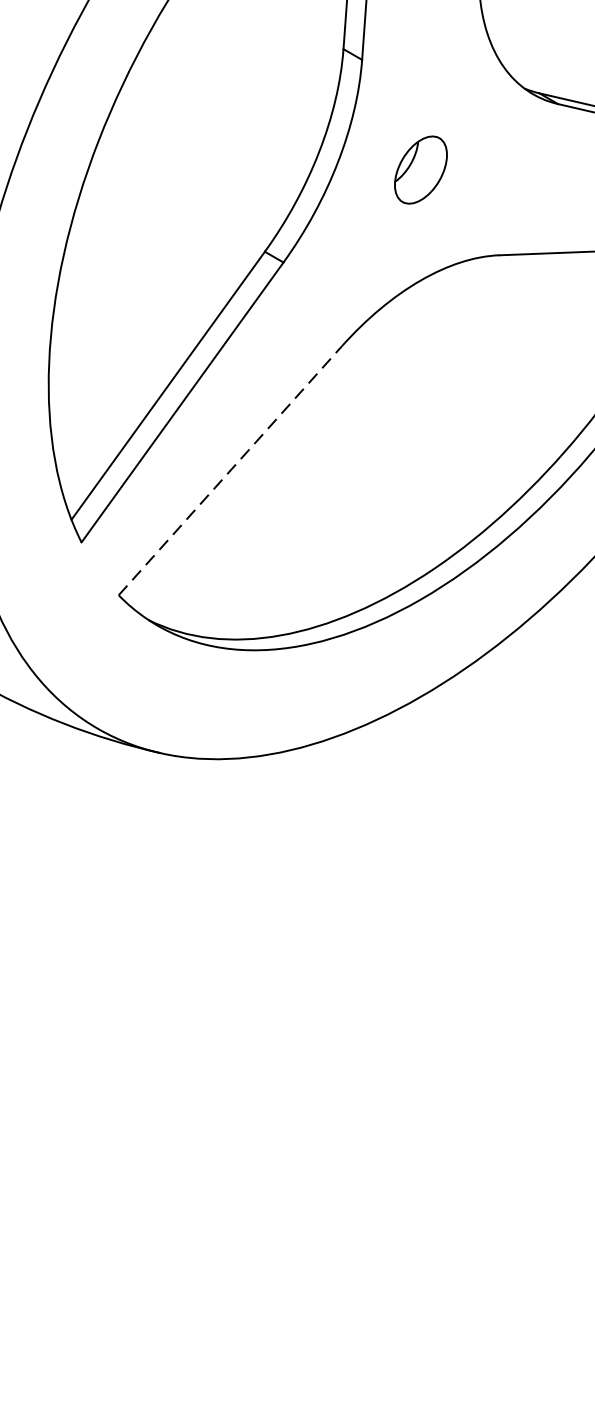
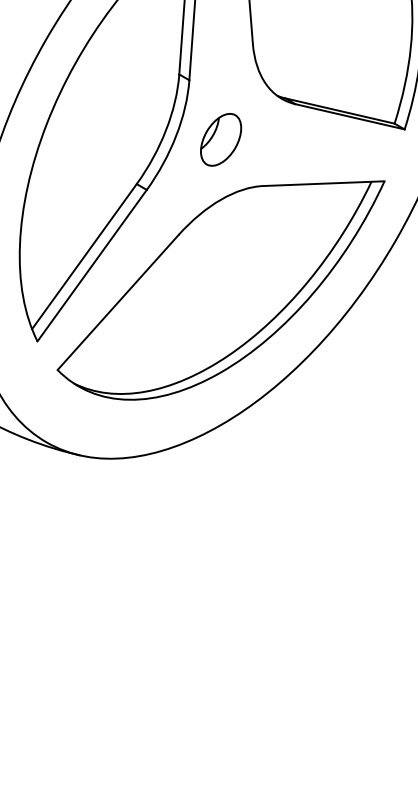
part: (421, 169) -> (221, 139), size x1.43
line: (231, 470) -> (118, 302), dashed -> solid

